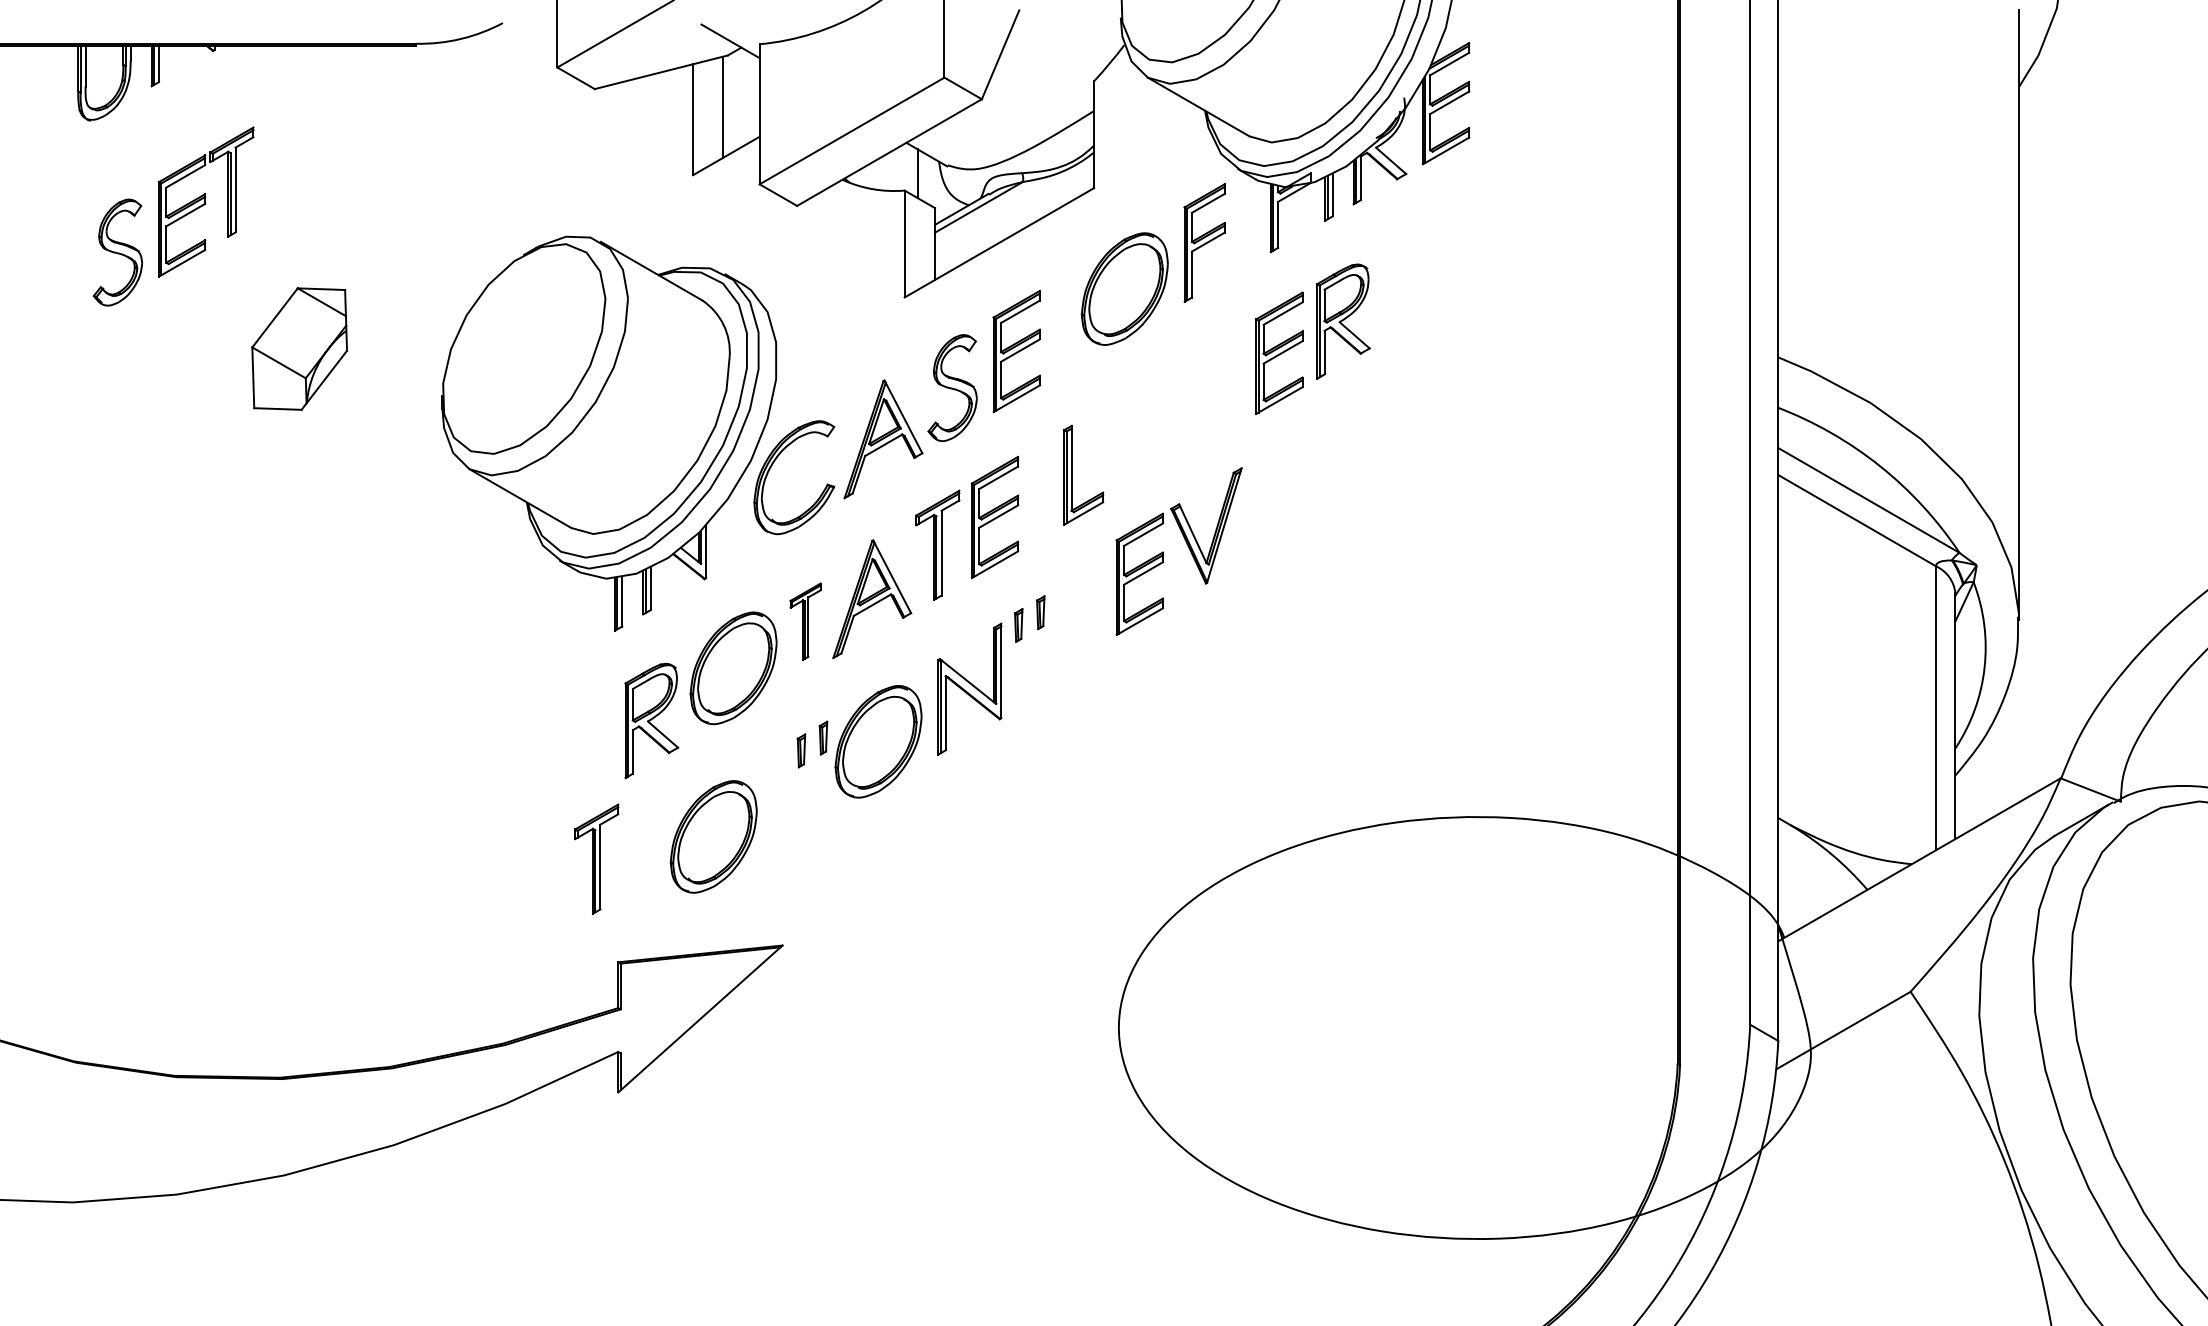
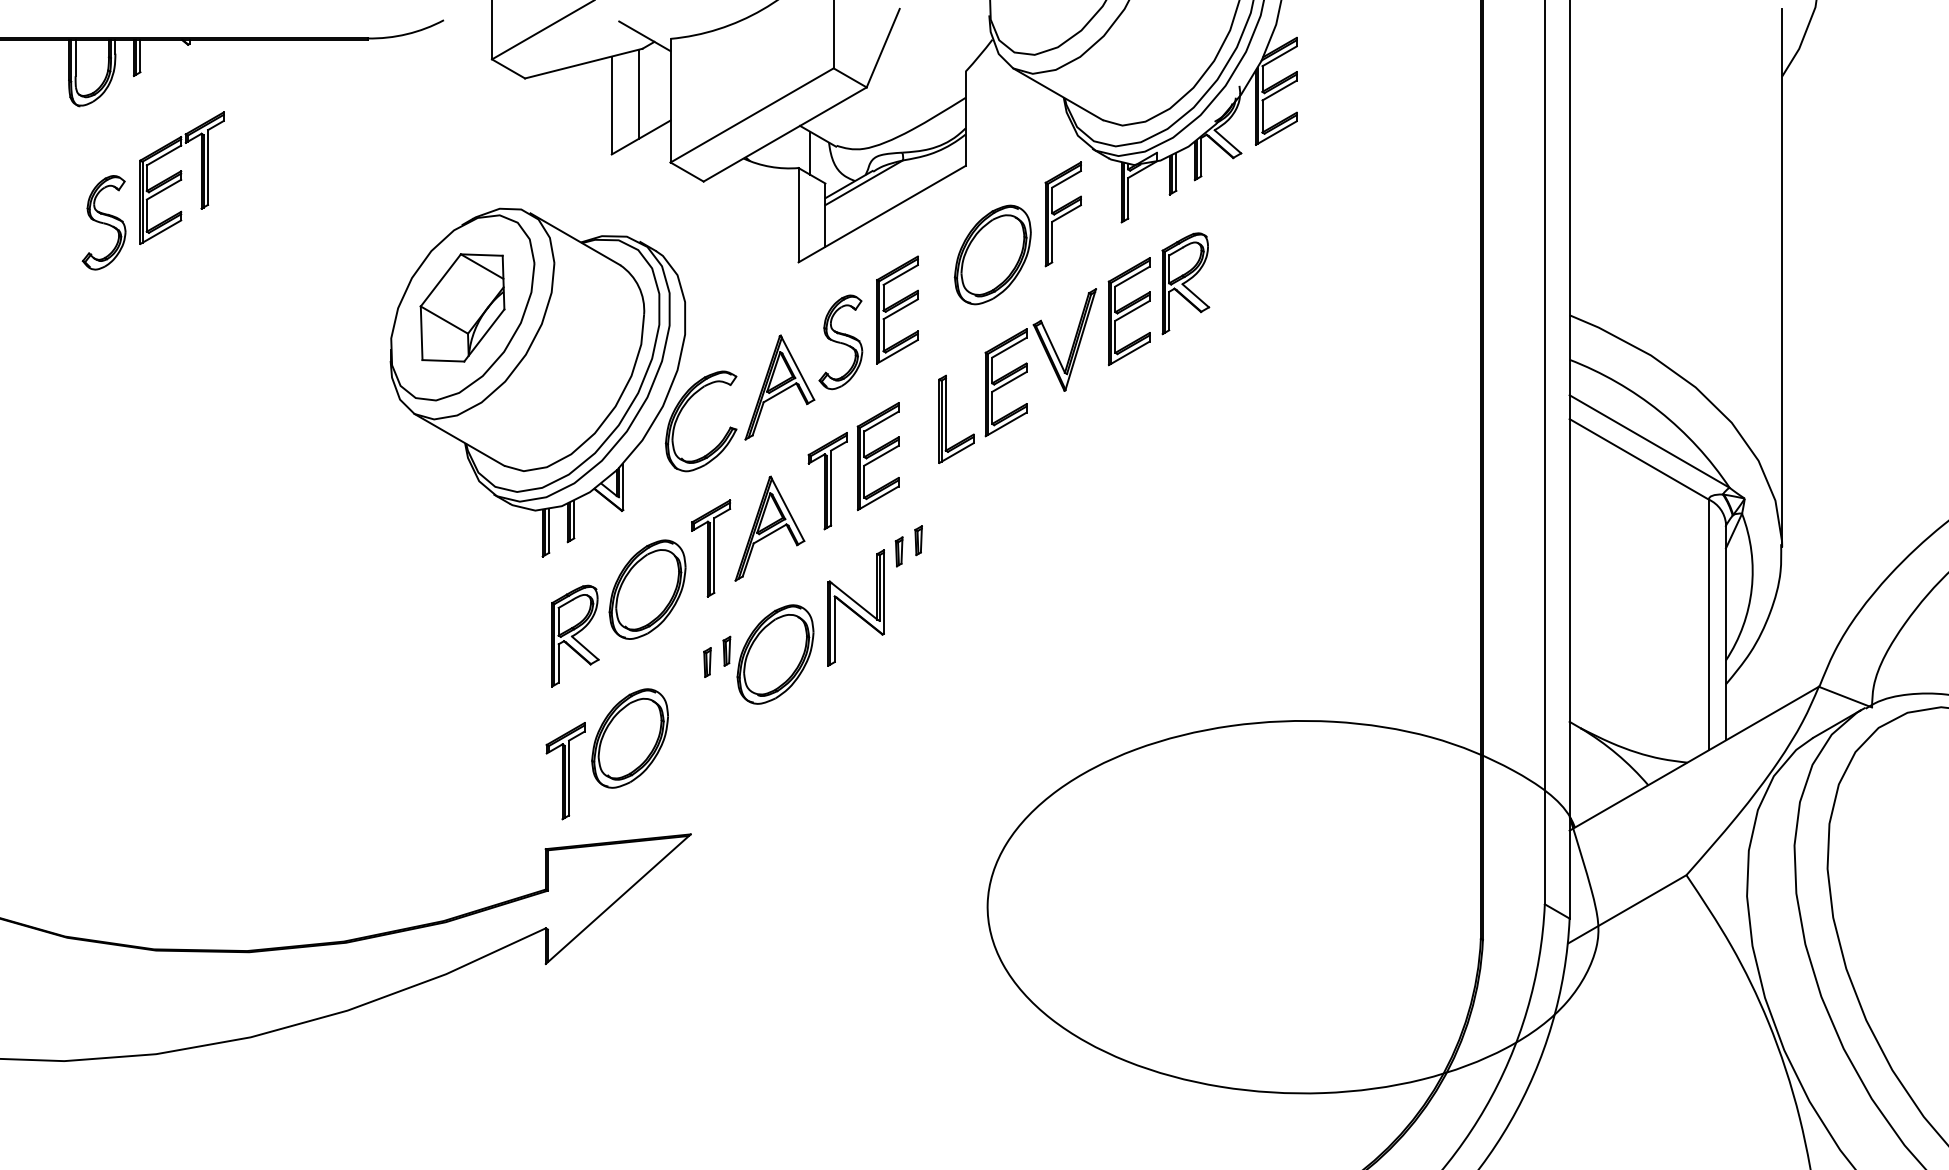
part: (299, 348) -> (462, 307), moved
part: (1187, 548) -> (1048, 359), moved
part: (806, 621) -> (711, 548), size x1.43
part: (596, 859) -> (565, 771), moved

